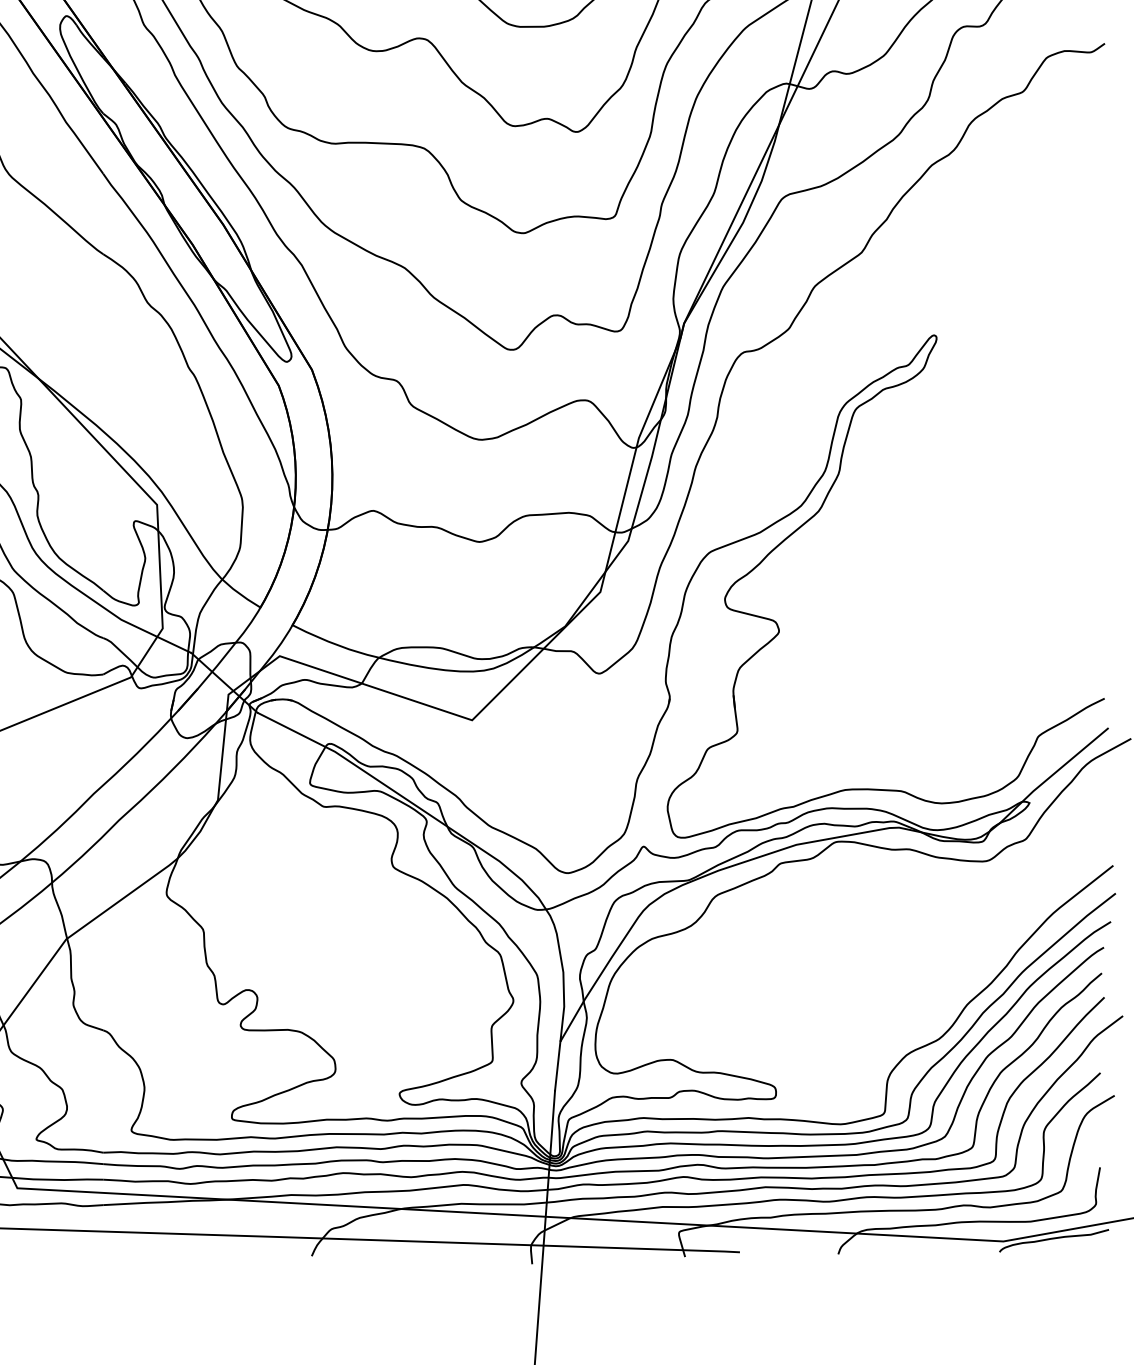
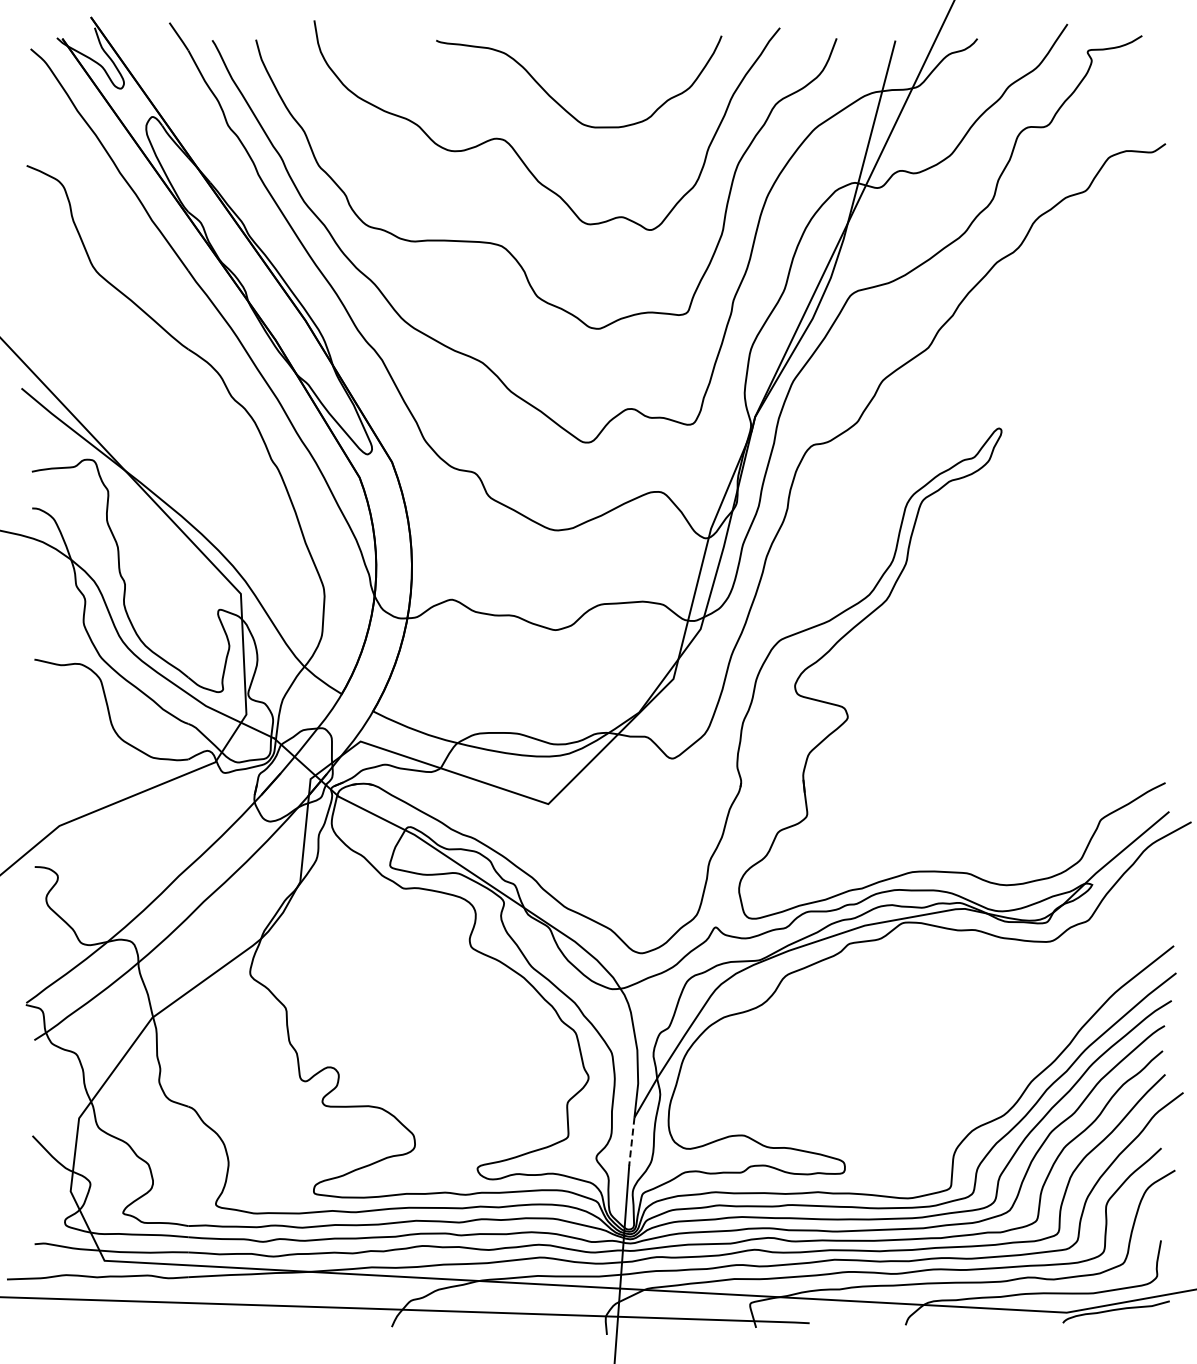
line: (557, 1067) -> (631, 1142), solid -> dashed

